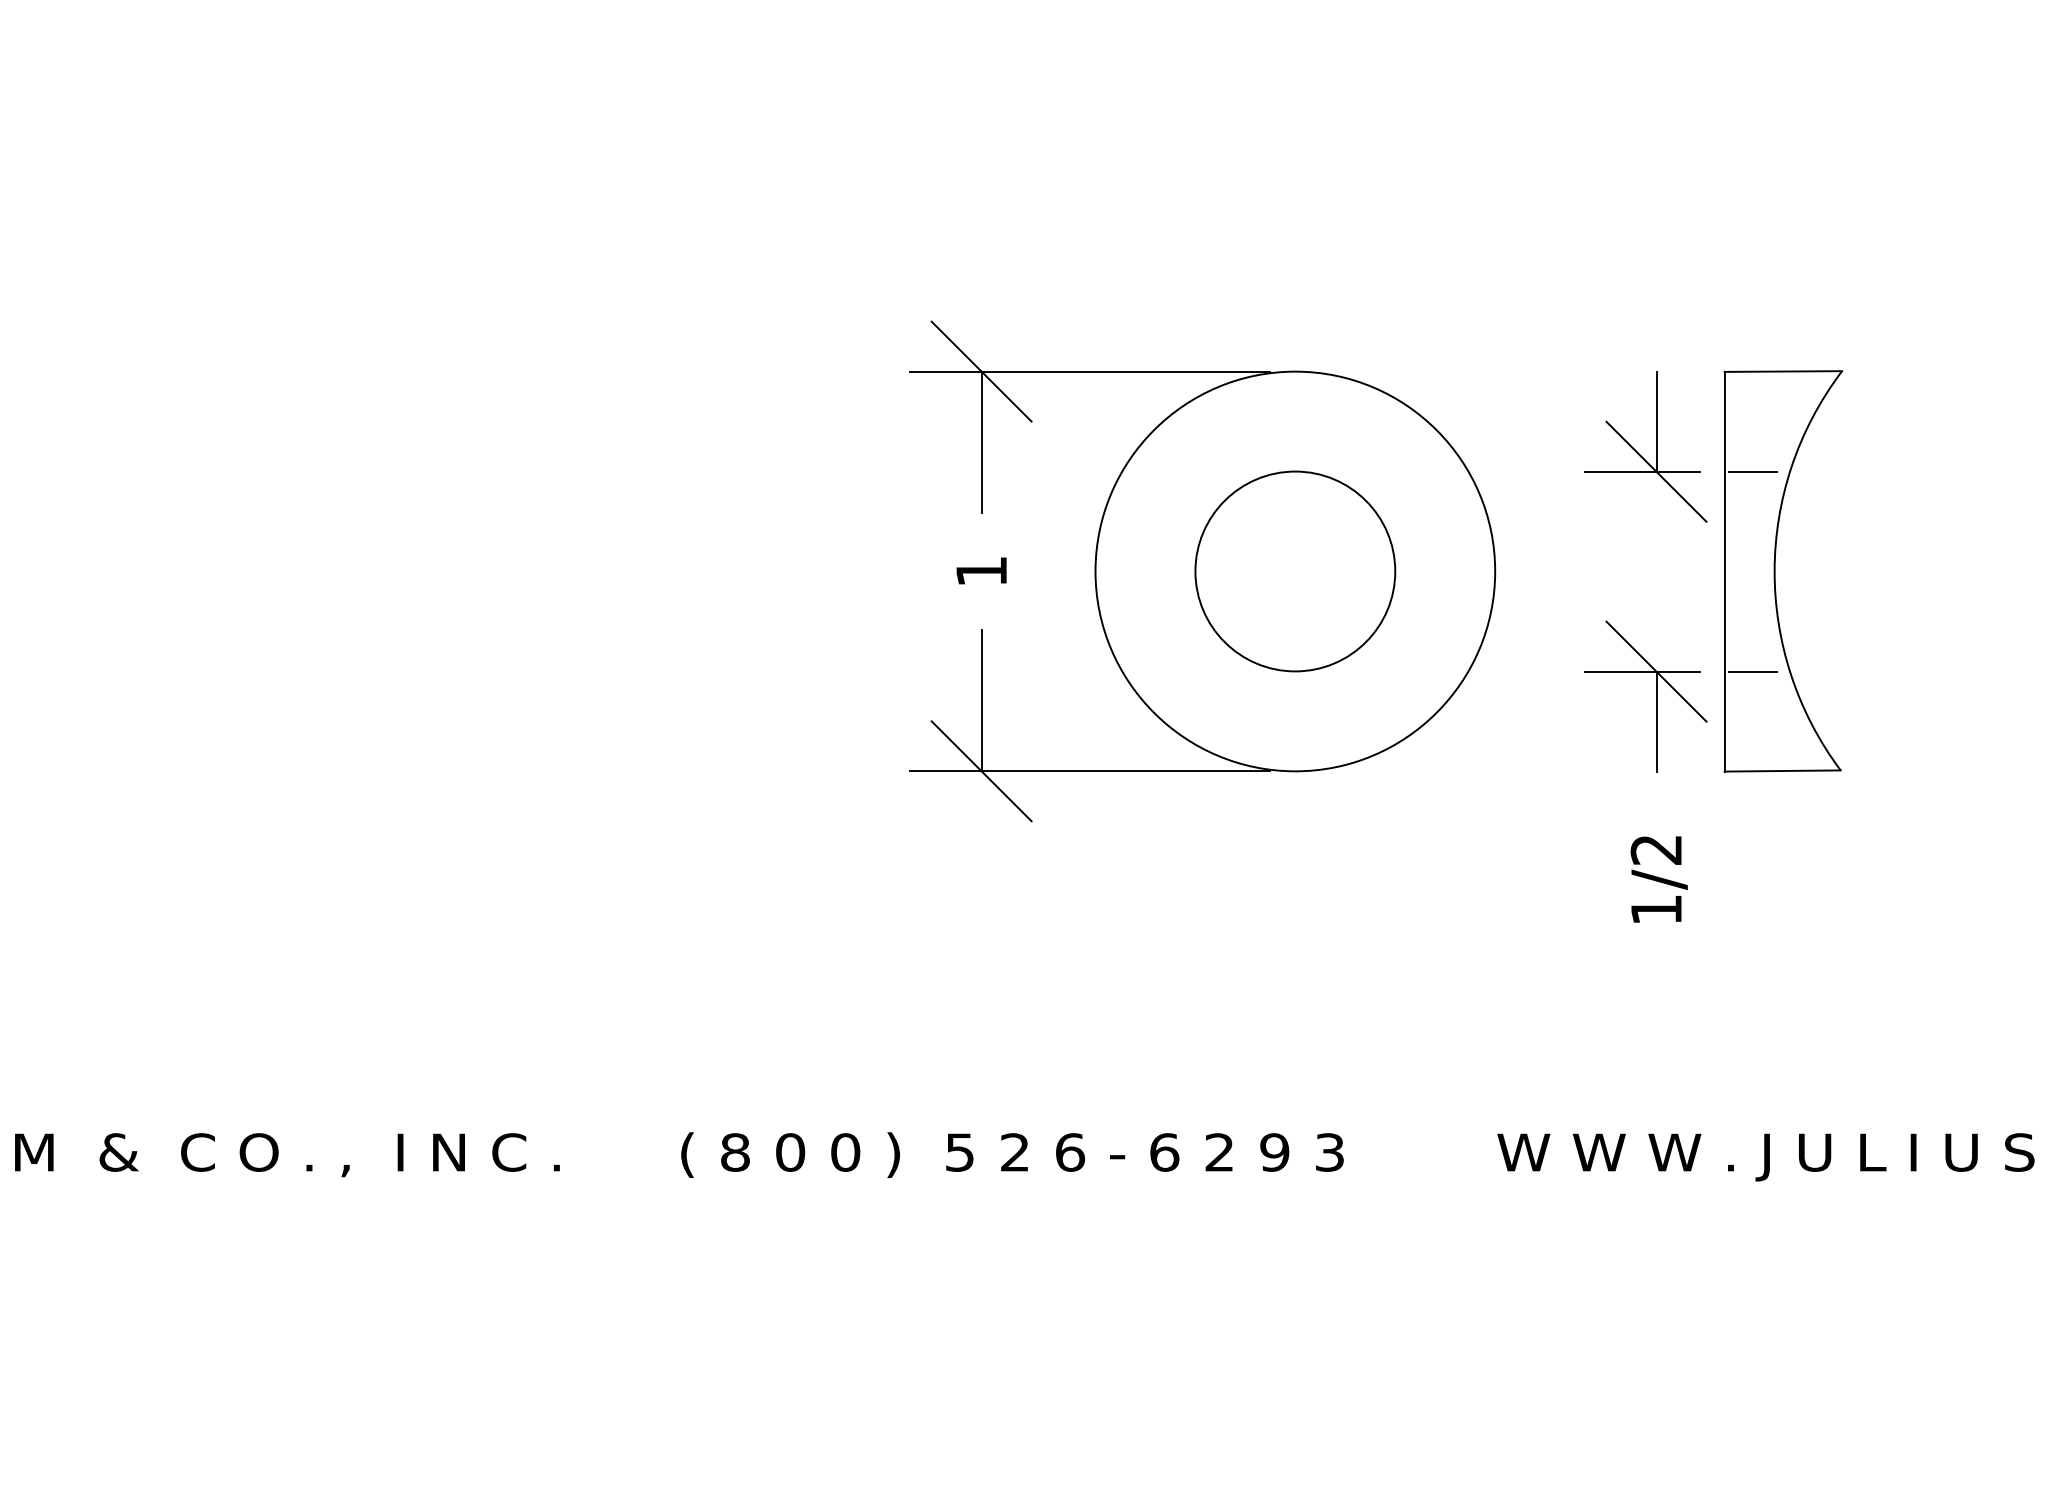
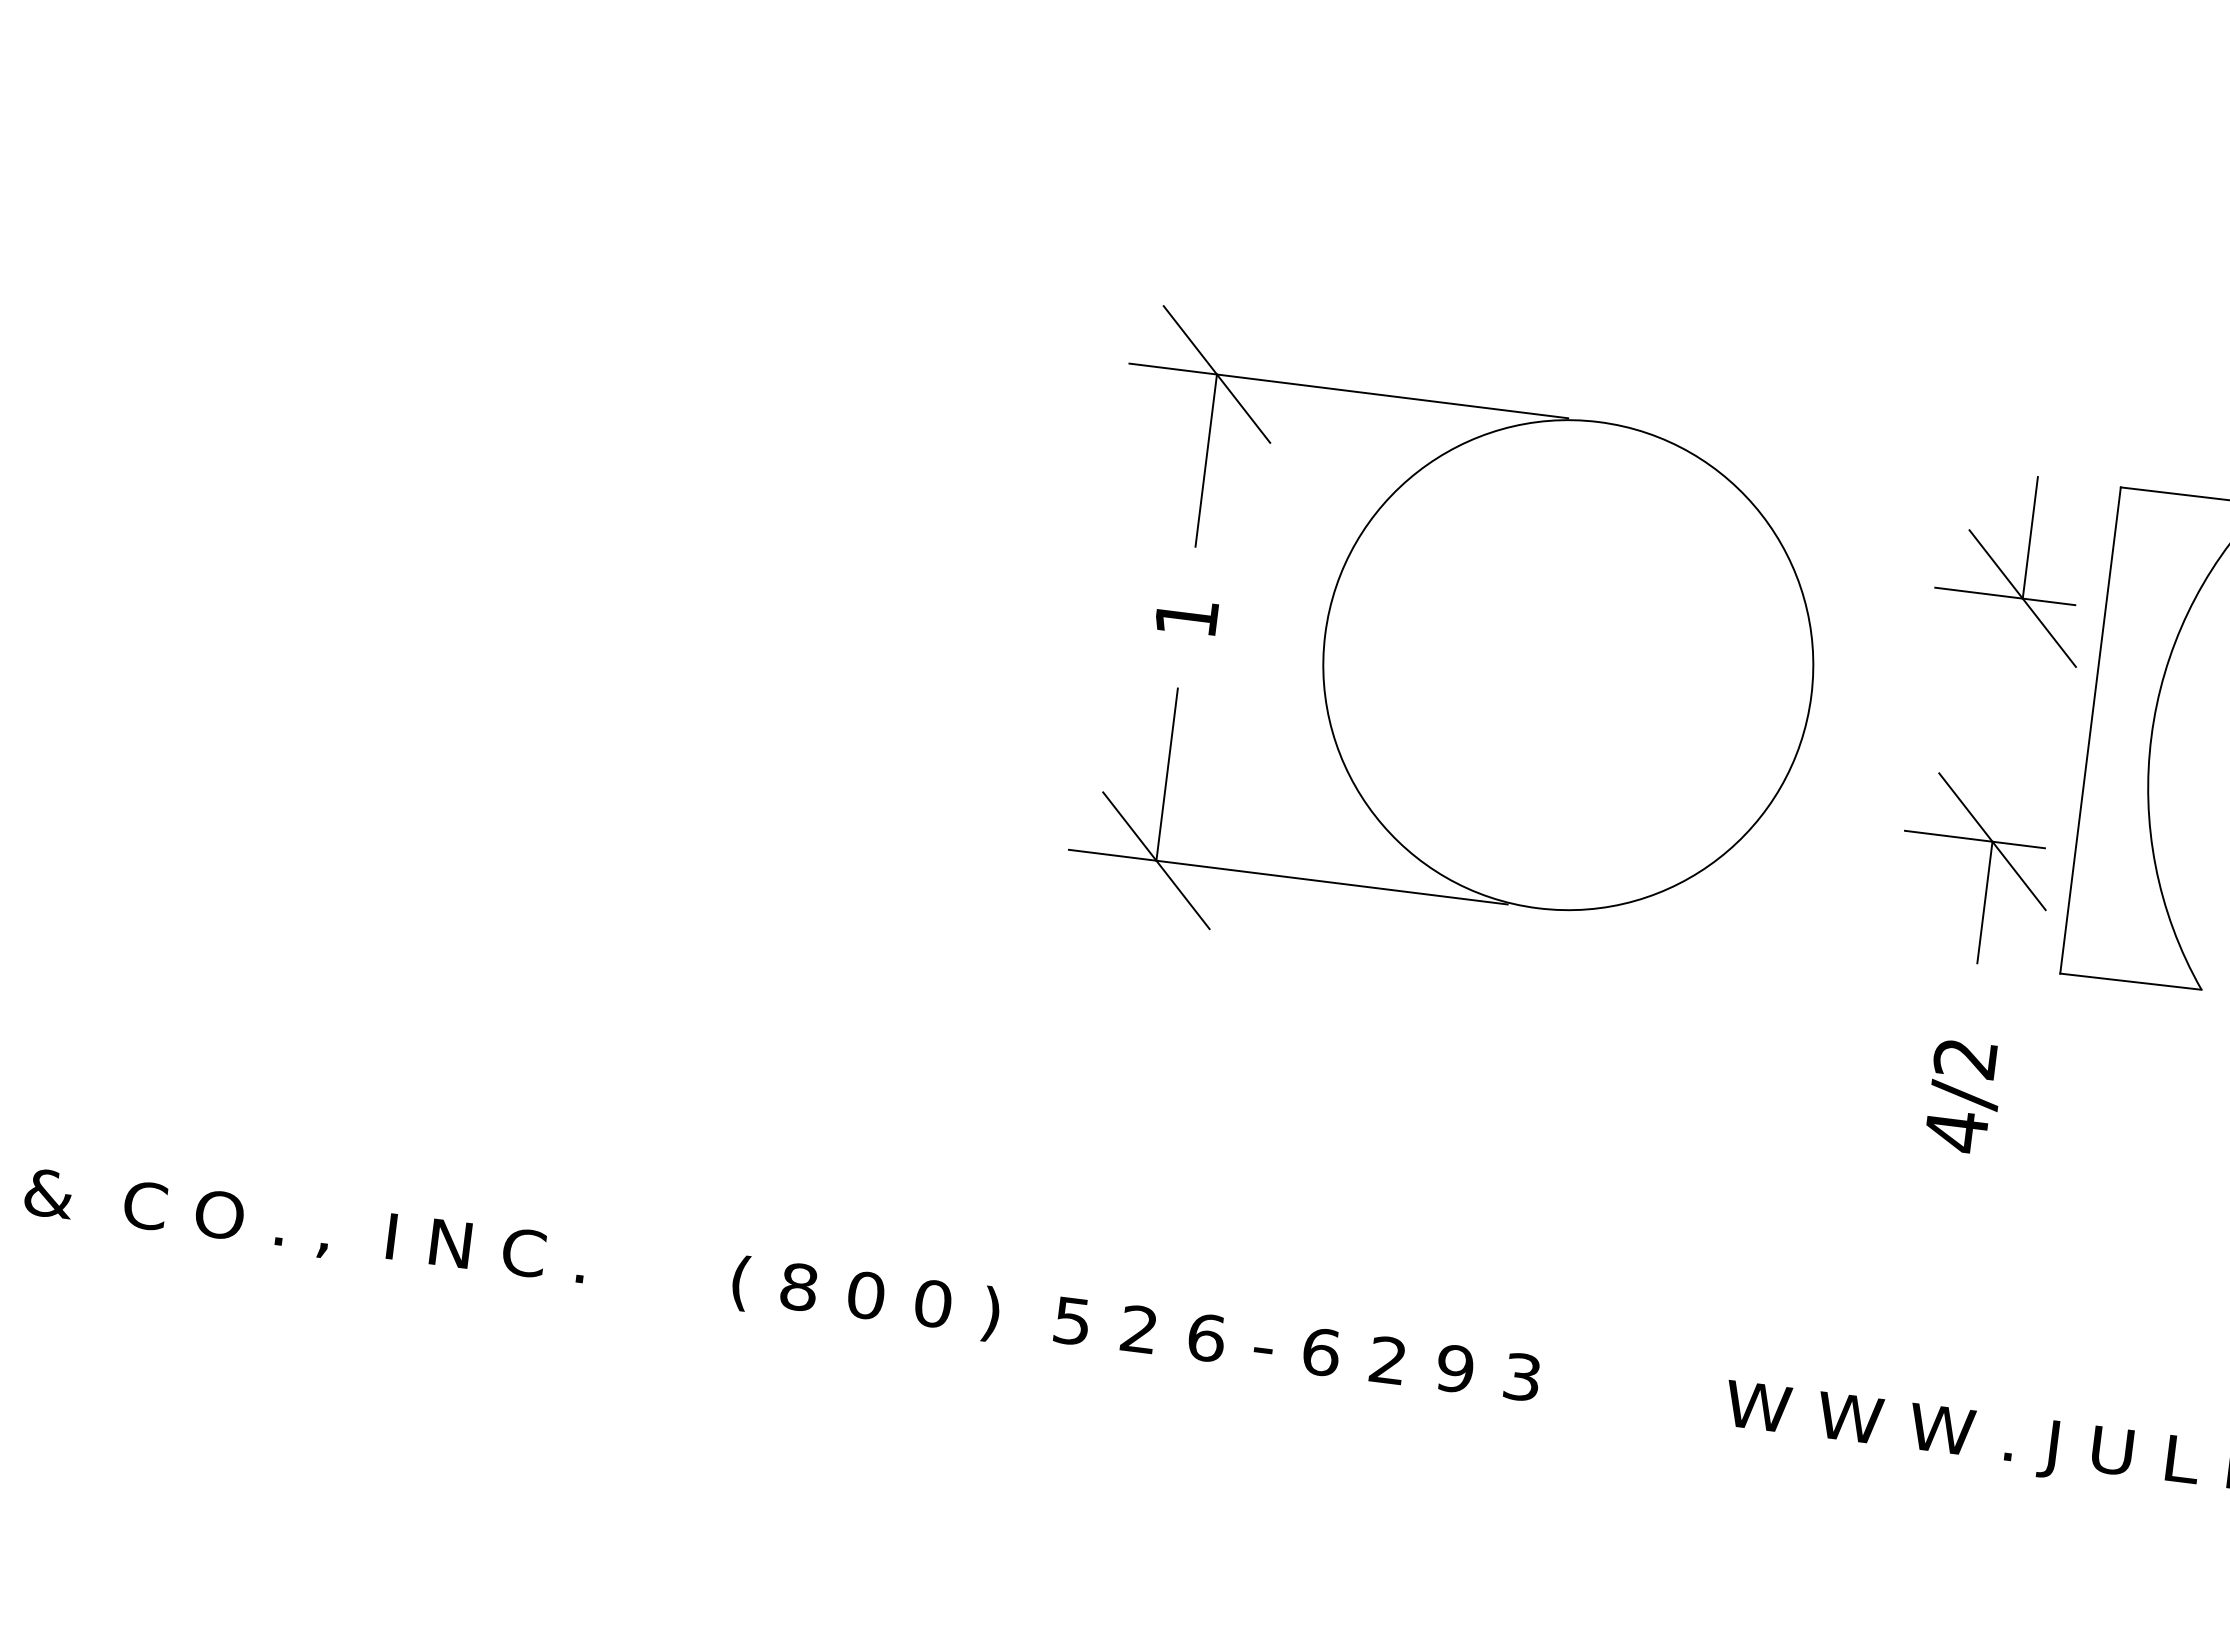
line: (1751, 471) -> (2138, 612), removed
circle: (1295, 571) -> (1568, 665), removed
line: (1751, 671) -> (2108, 855), removed
text: (1656, 909) -> (1956, 1131), 1/2 -> 4/2

